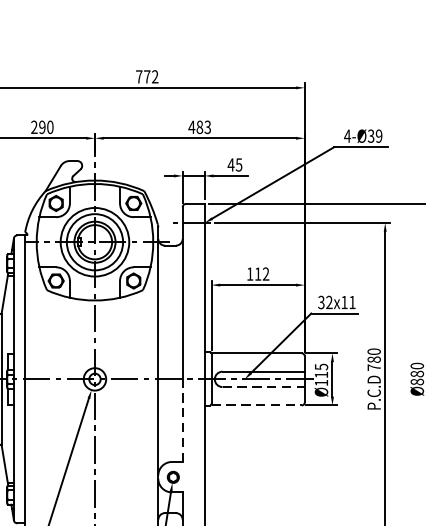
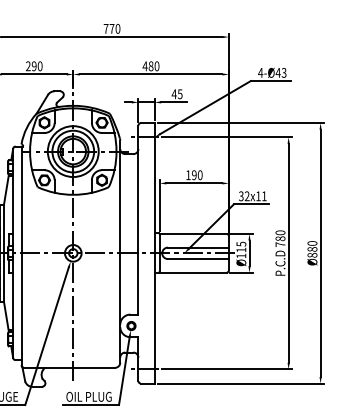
text: (154, 76) -> (117, 28), 772 -> 770
text: (207, 127) -> (156, 66), 483 -> 480
text: (374, 135) -> (280, 72), 4-Ø39 -> 4-Ø43
text: (261, 274) -> (196, 175), 112 -> 190
line: (263, 387) -> (198, 259), dashed -> solid
line: (256, 405) -> (193, 272), dashed -> solid
line: (182, 420) -> (138, 283), dashed -> solid

